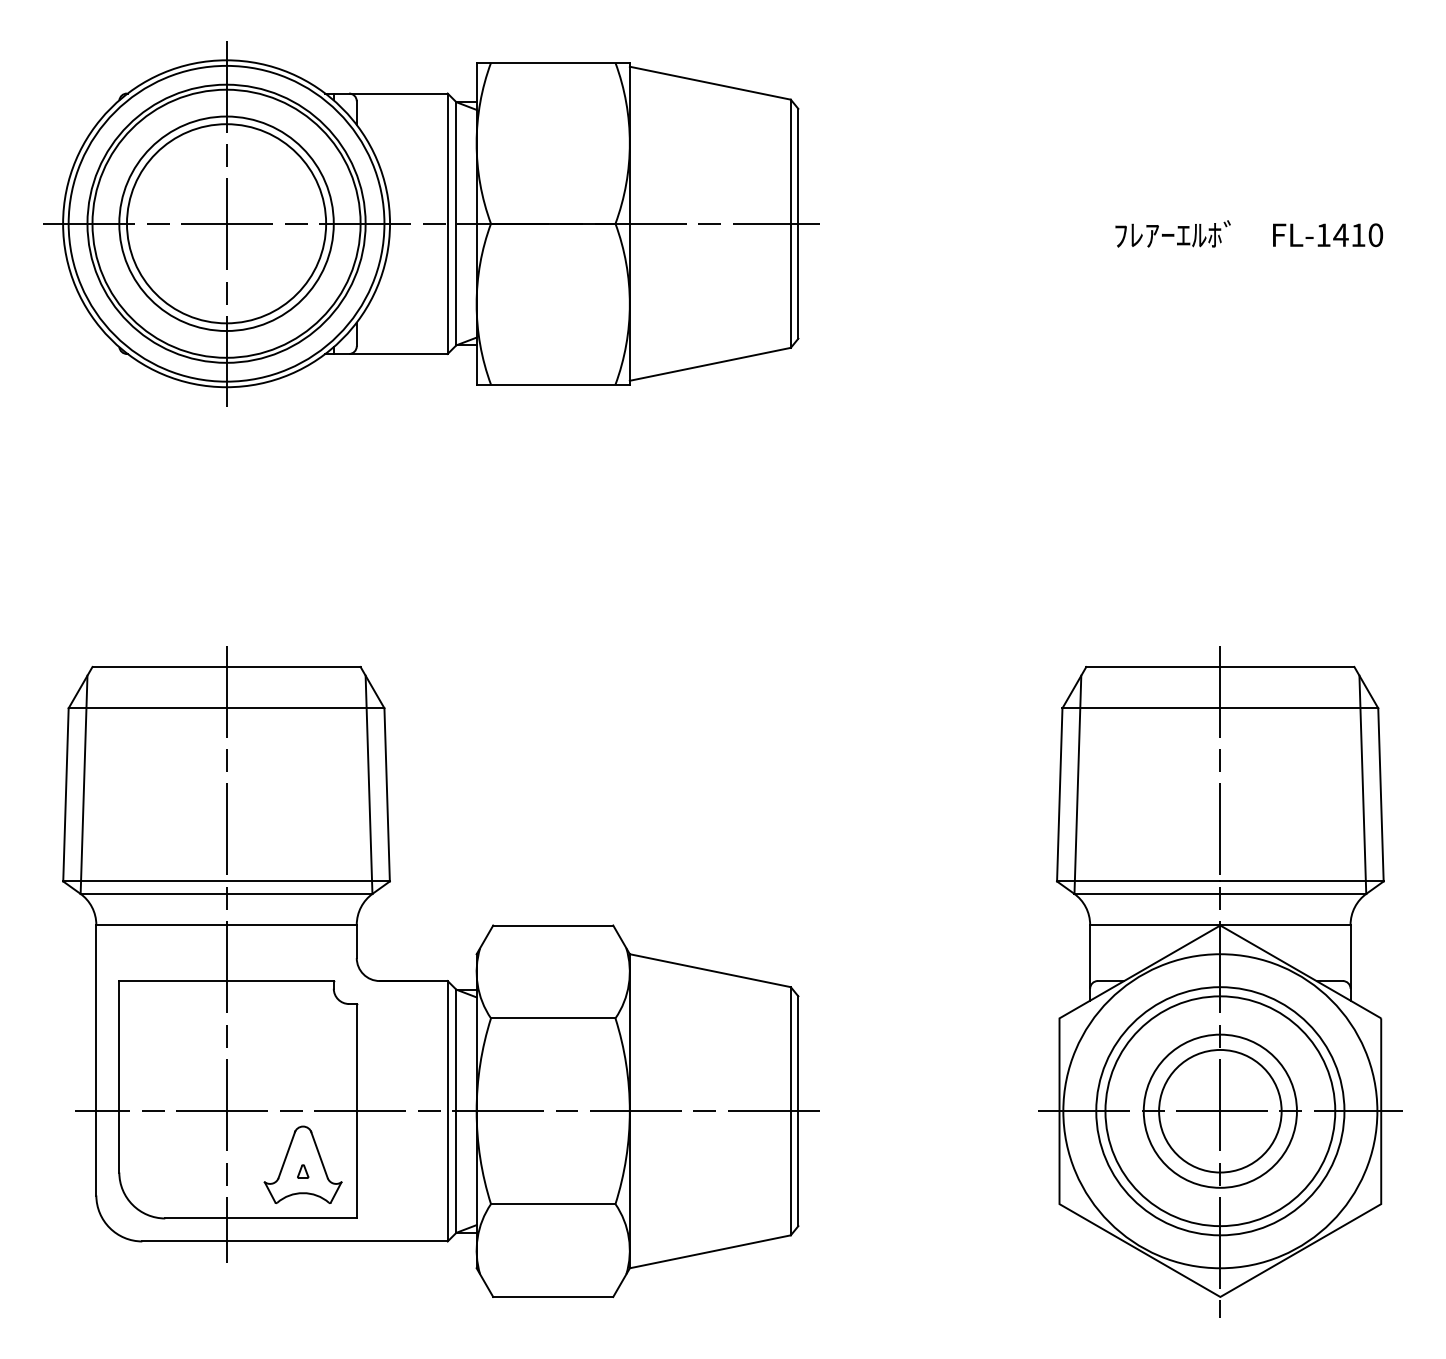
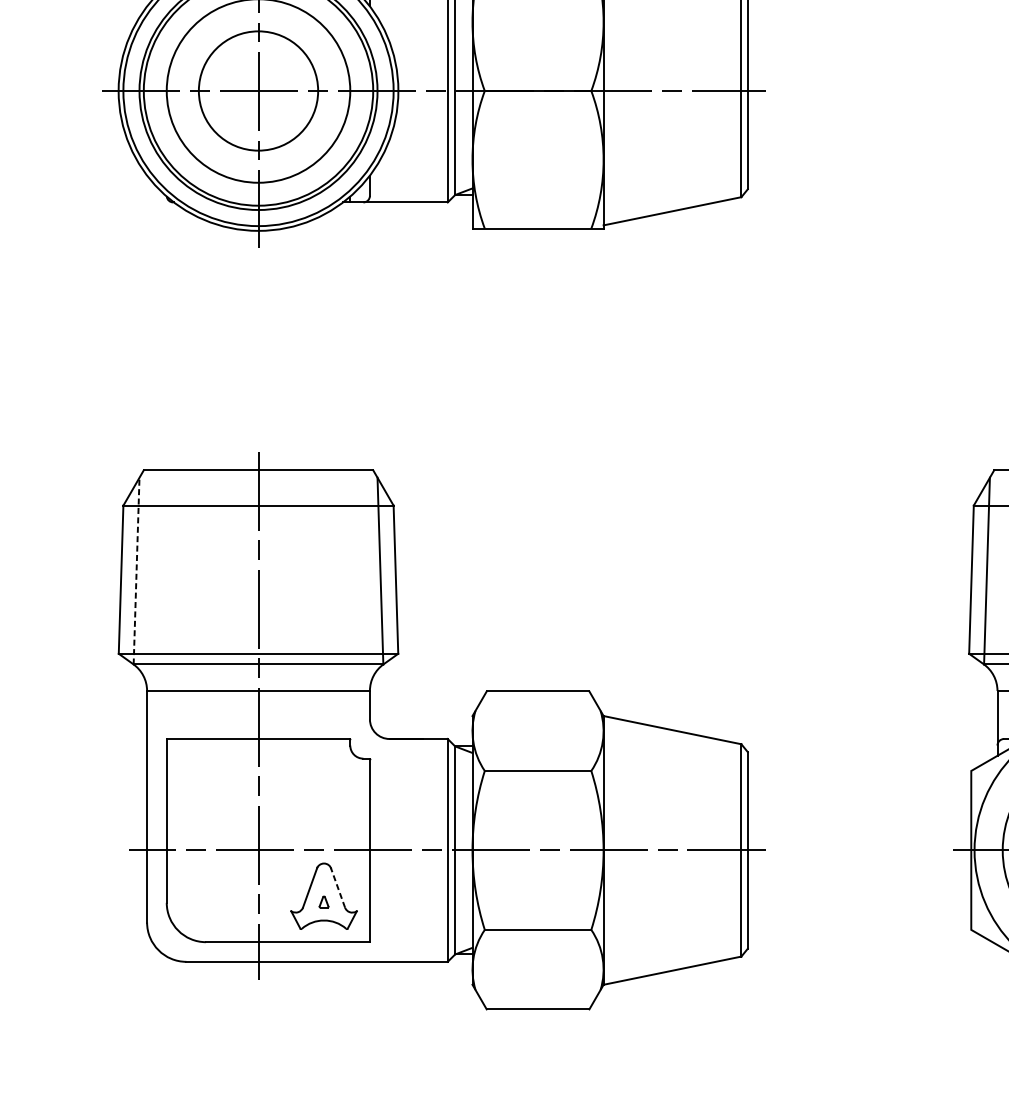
circle: (226, 223) -> (258, 90), size x0.7
line: (84, 784) -> (136, 570), solid -> dashed
line: (319, 1154) -> (338, 887), solid -> dashed

